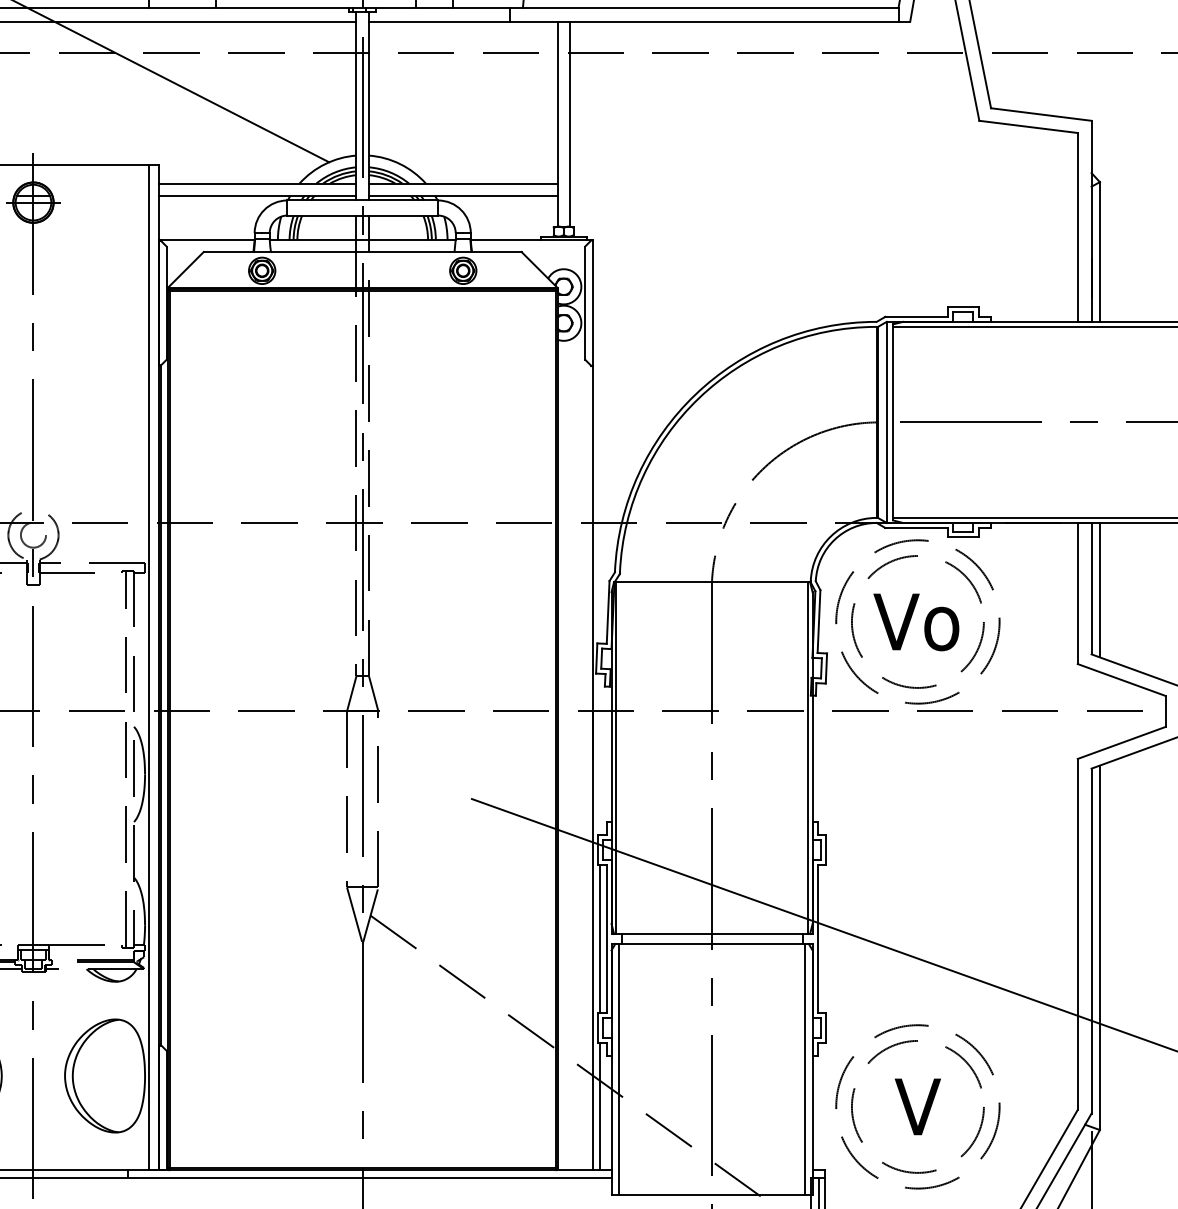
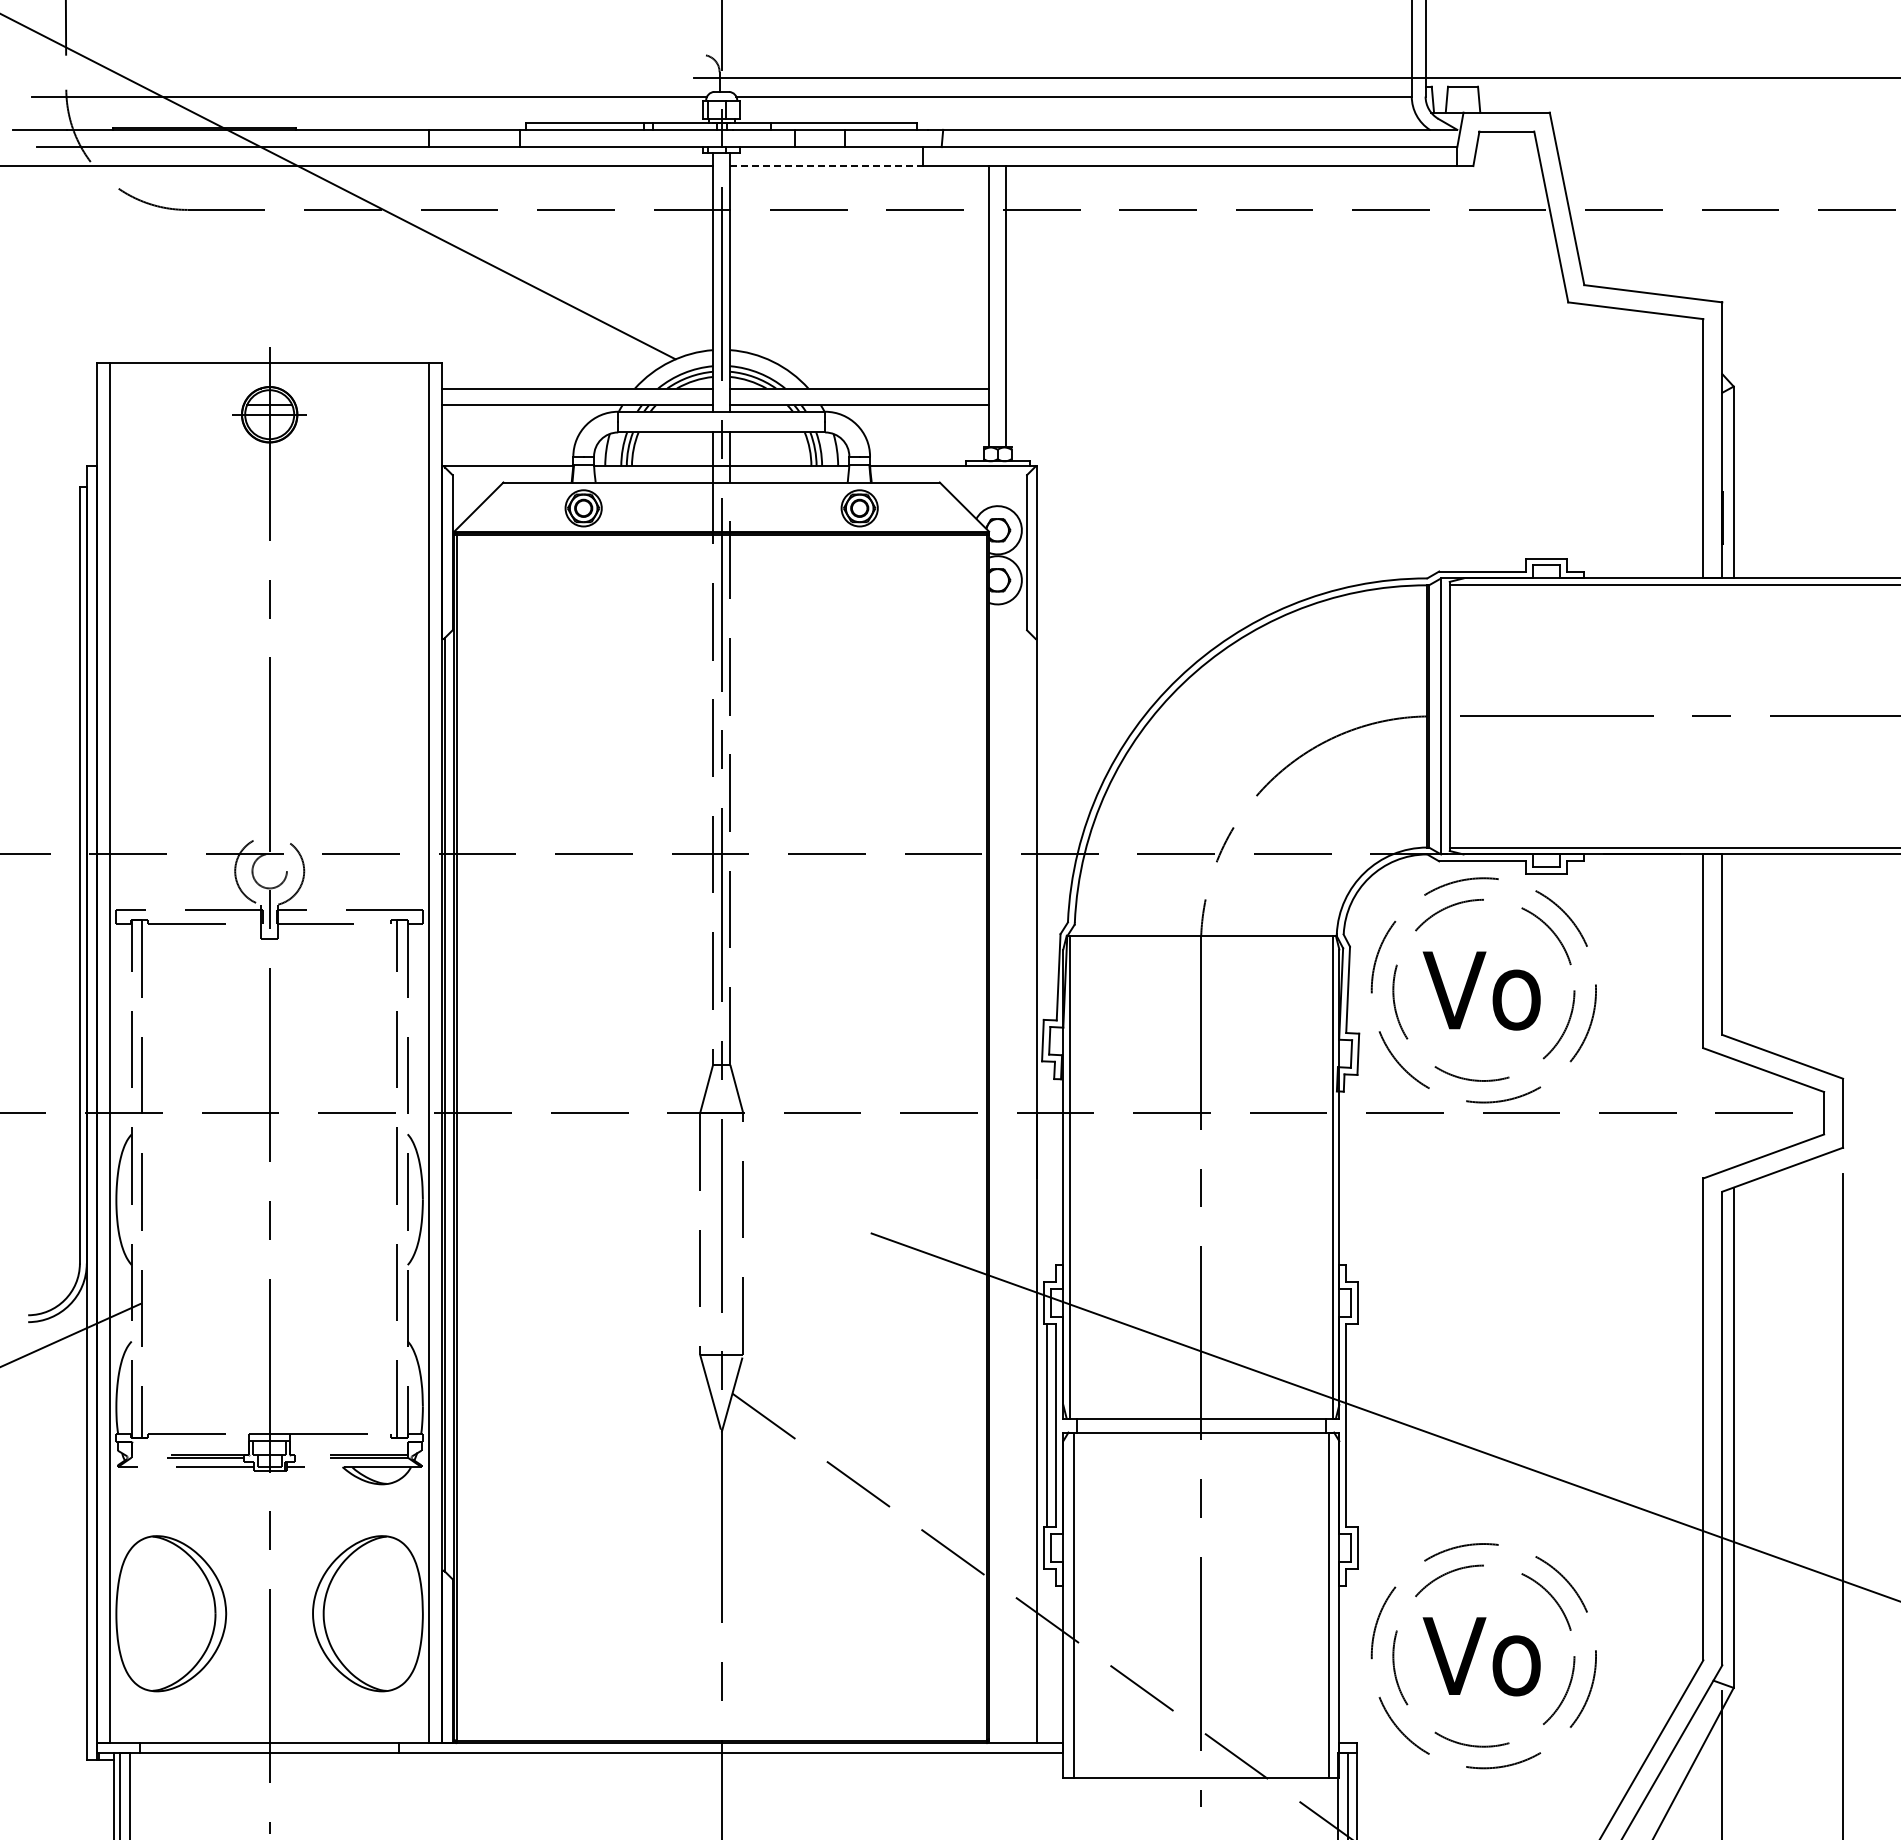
line: (439, 21) -> (827, 166), solid -> dashed
line: (1099, 589) -> (1733, 946), removed
line: (600, 1106) -> (1047, 1655), removed
text: (916, 1107) -> (1481, 1656), V -> Vo

